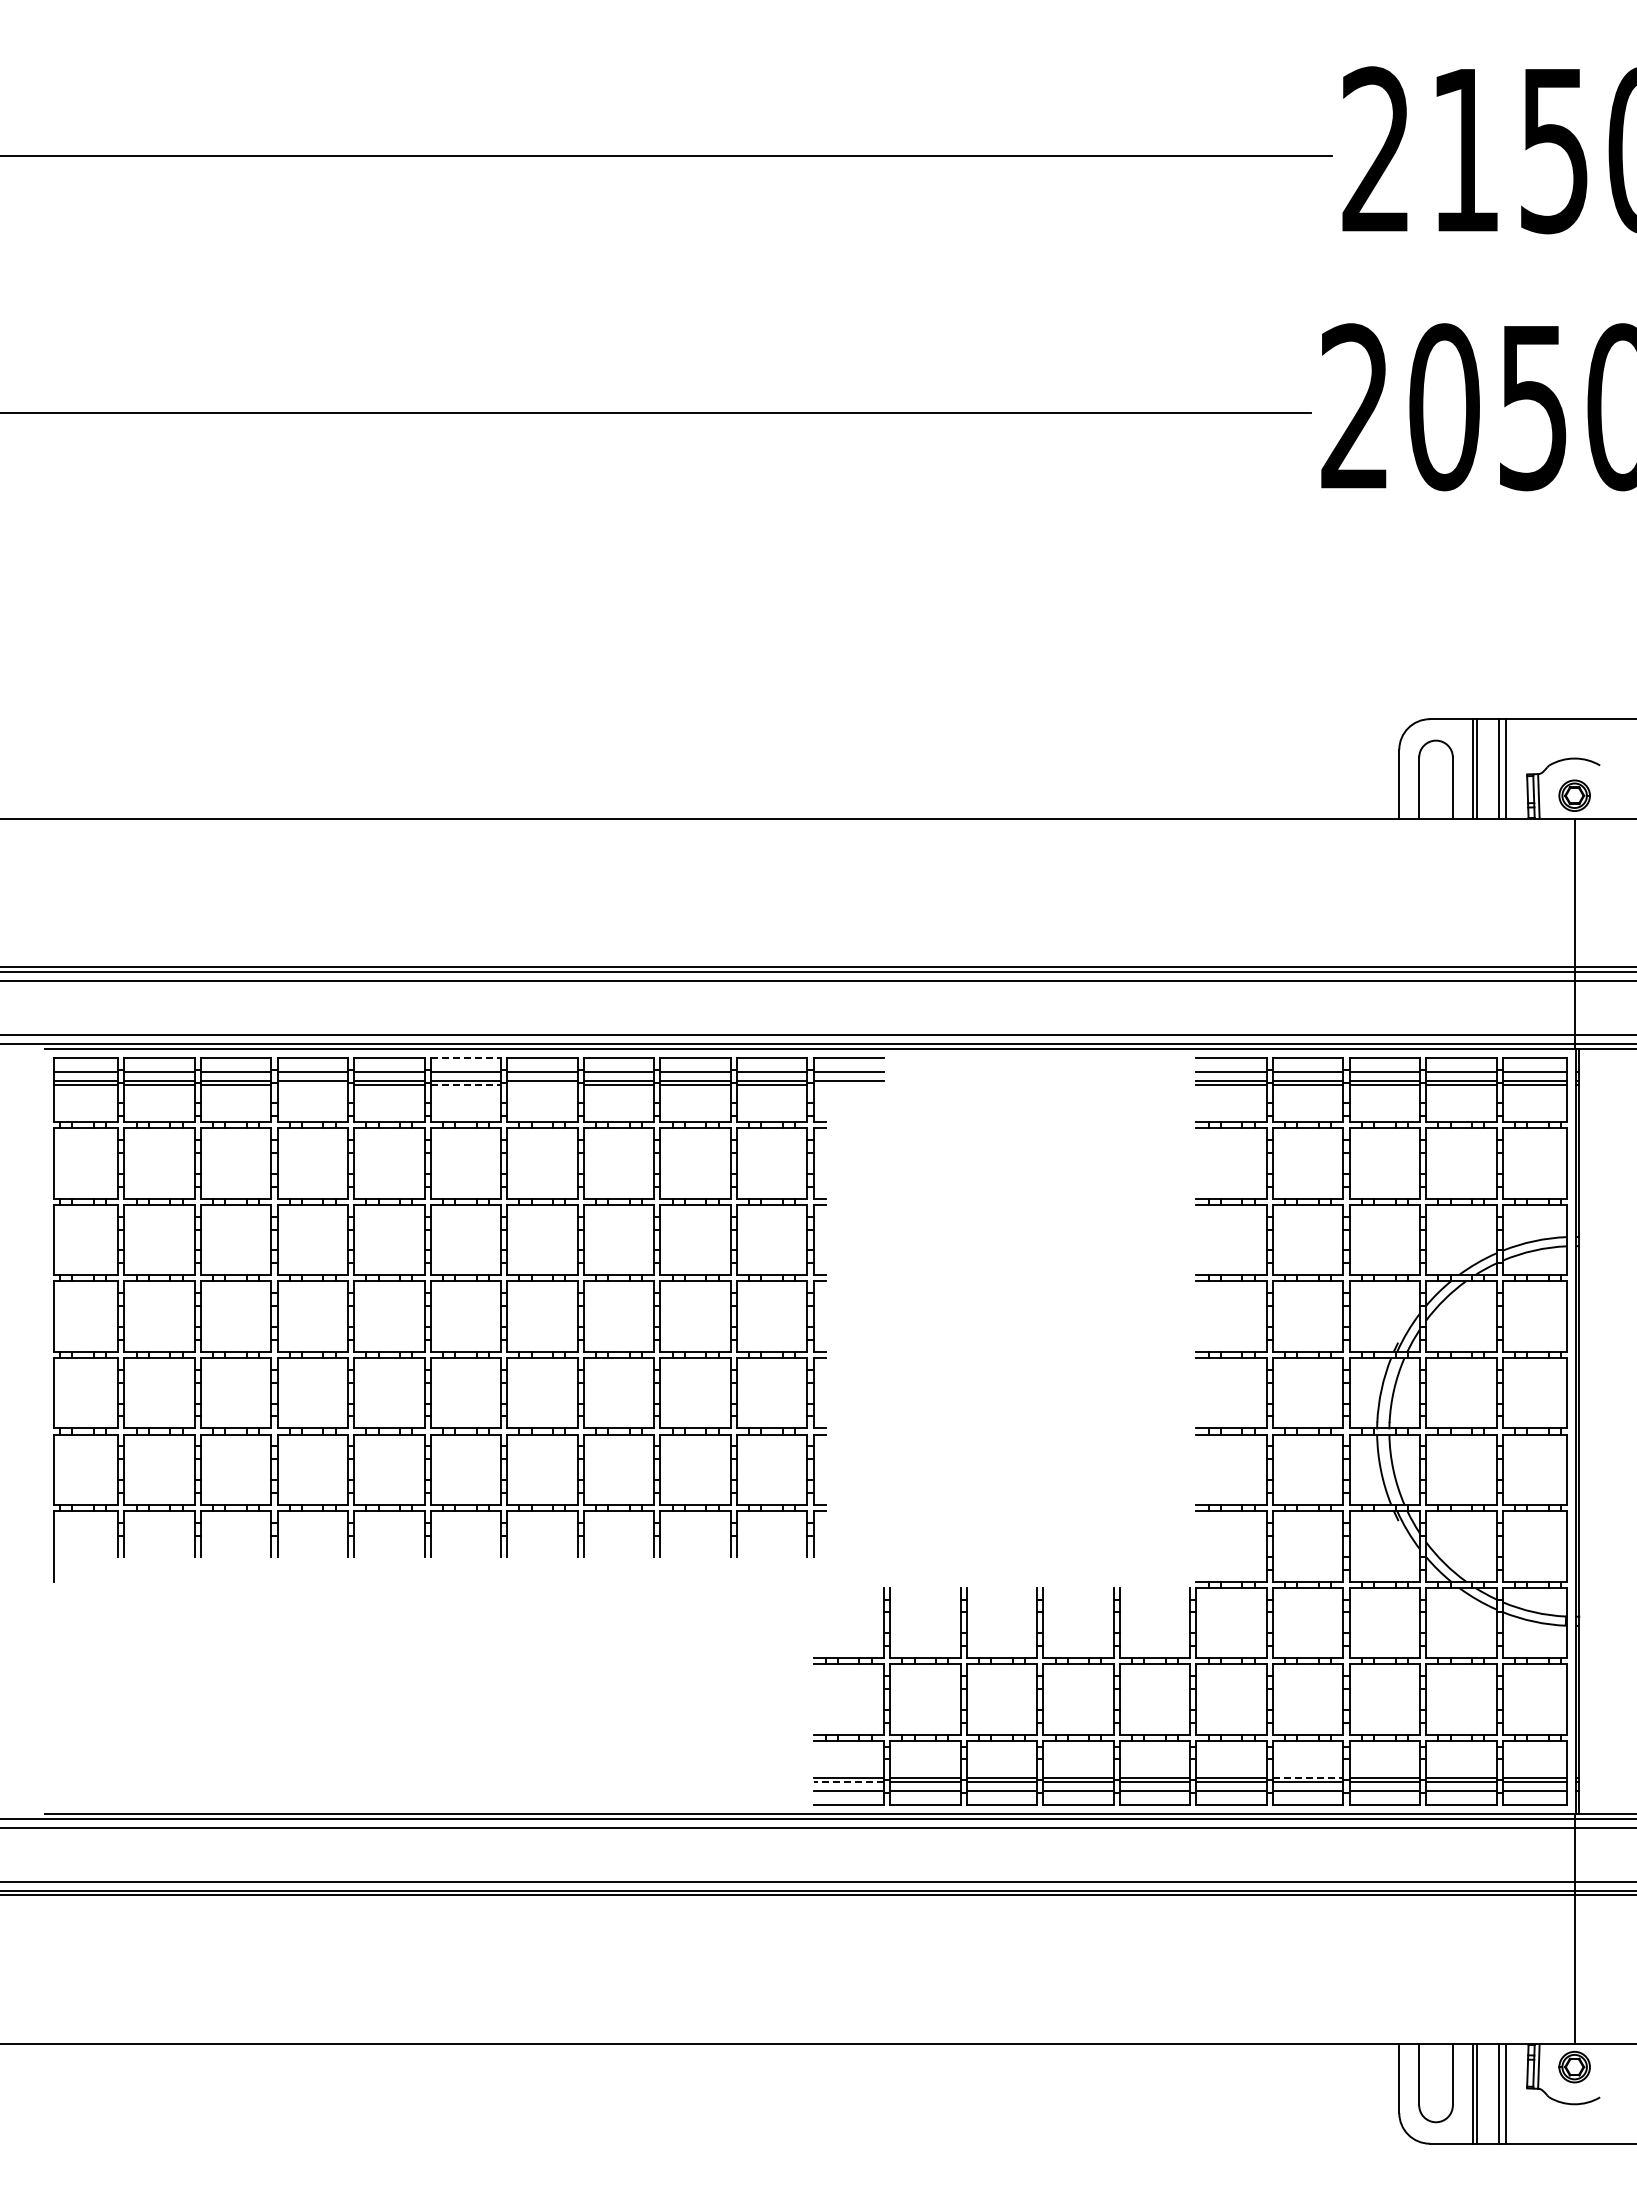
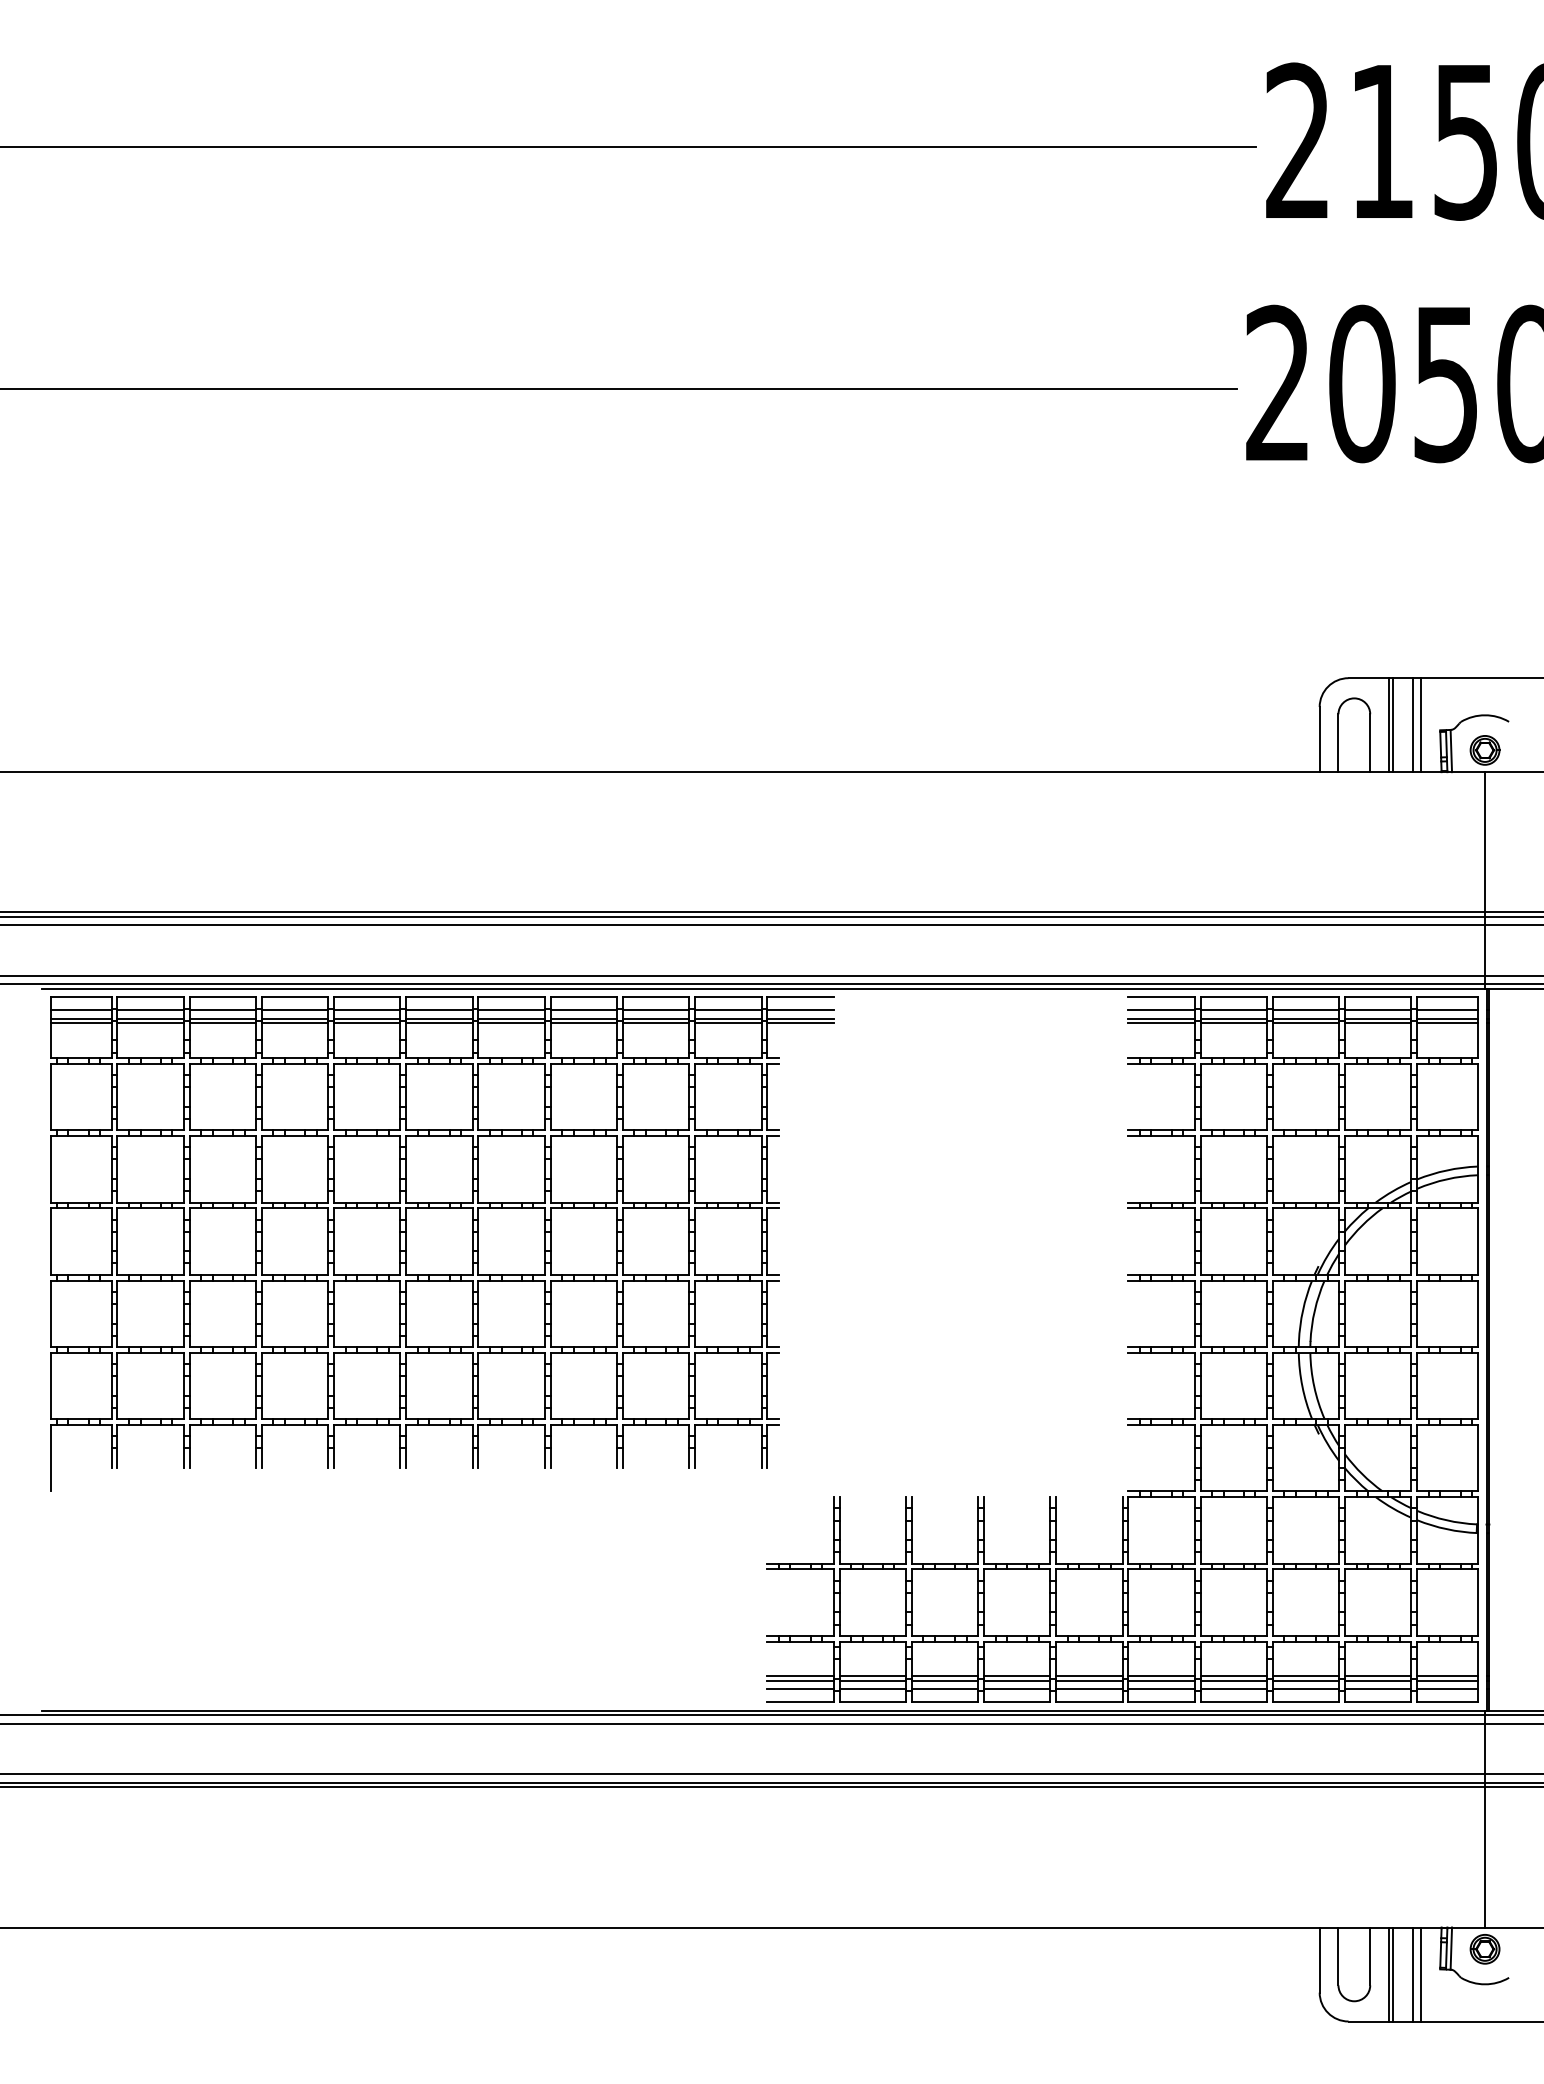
line: (466, 1057) -> (440, 997), dashed -> solid
line: (312, 1085) -> (294, 1023), added
line: (466, 1085) -> (440, 1023), dashed -> solid
line: (542, 1085) -> (511, 1023), added
line: (848, 1085) -> (800, 1023), added
line: (1308, 1777) -> (1234, 1676), dashed -> solid
line: (848, 1782) -> (800, 1680), dashed -> solid

